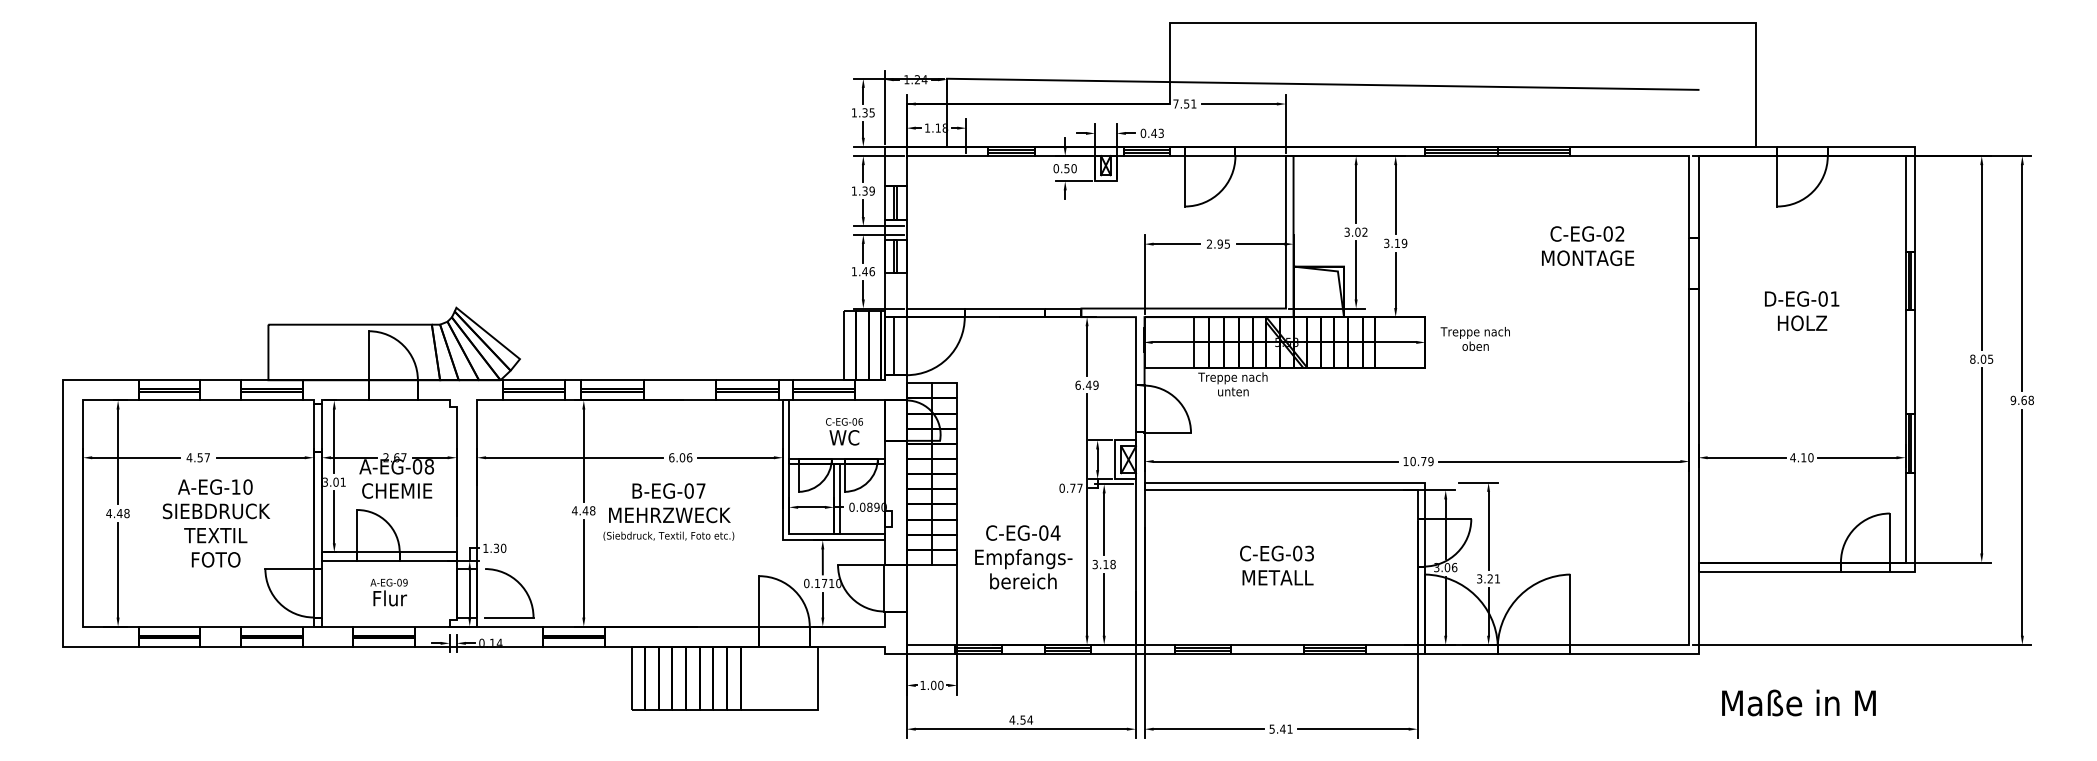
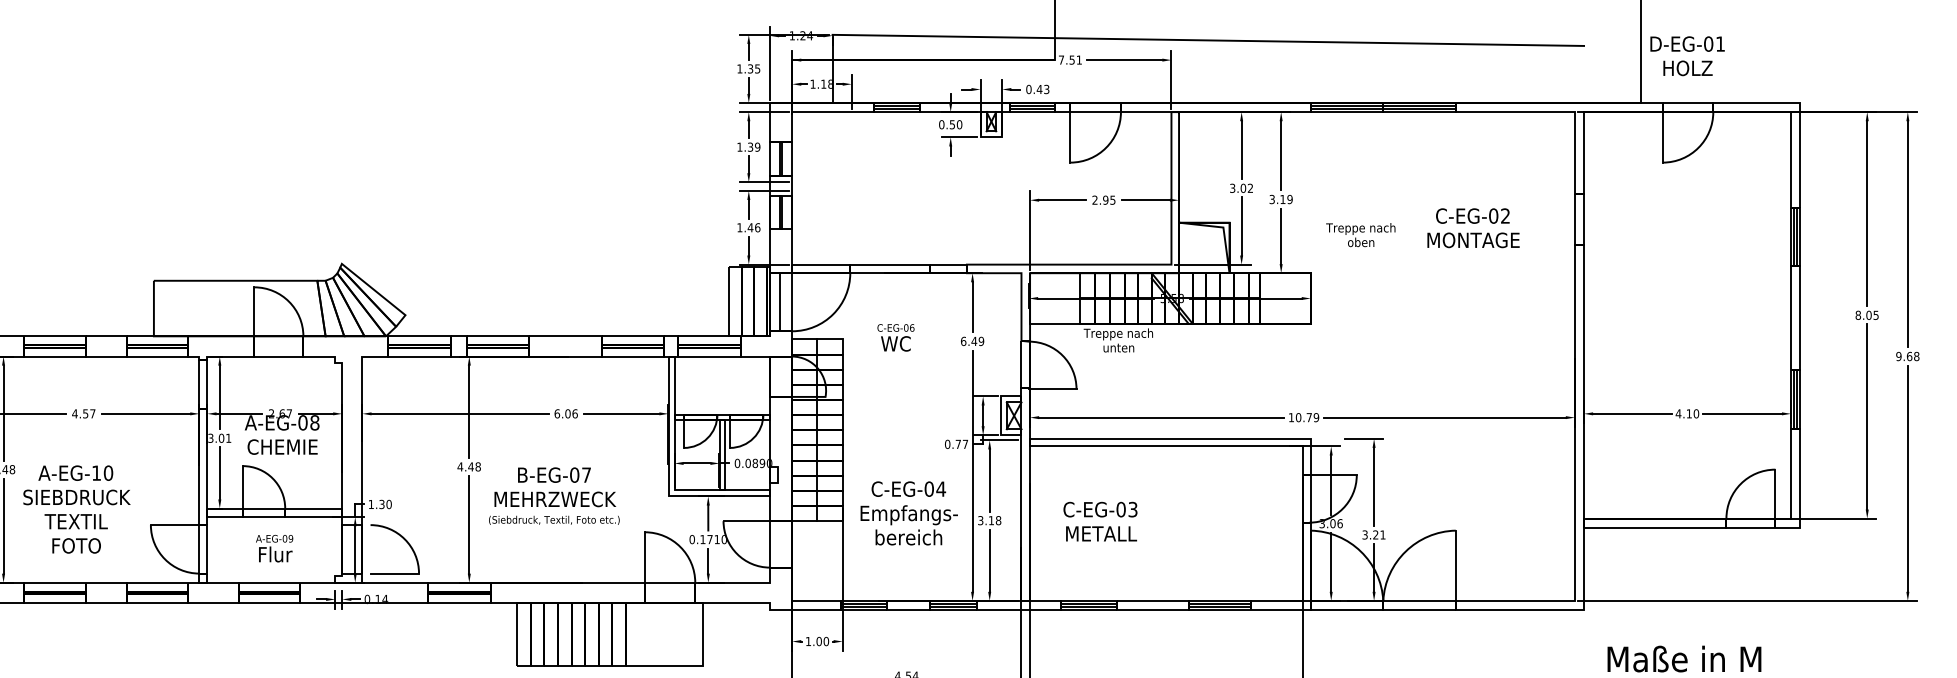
text: (1588, 245) -> (1473, 227), moved
text: (1802, 311) -> (1687, 56), moved
text: (1474, 338) -> (1359, 234), moved
text: (844, 431) -> (895, 337), moved
text: (668, 511) -> (553, 495), moved
text: (216, 523) -> (76, 509), moved
text: (1276, 565) -> (1099, 521), moved

